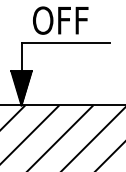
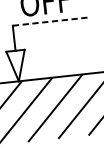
line: (65, 42) -> (51, 21), solid -> dashed
hatch: (21, 88) -> (17, 66), removed

